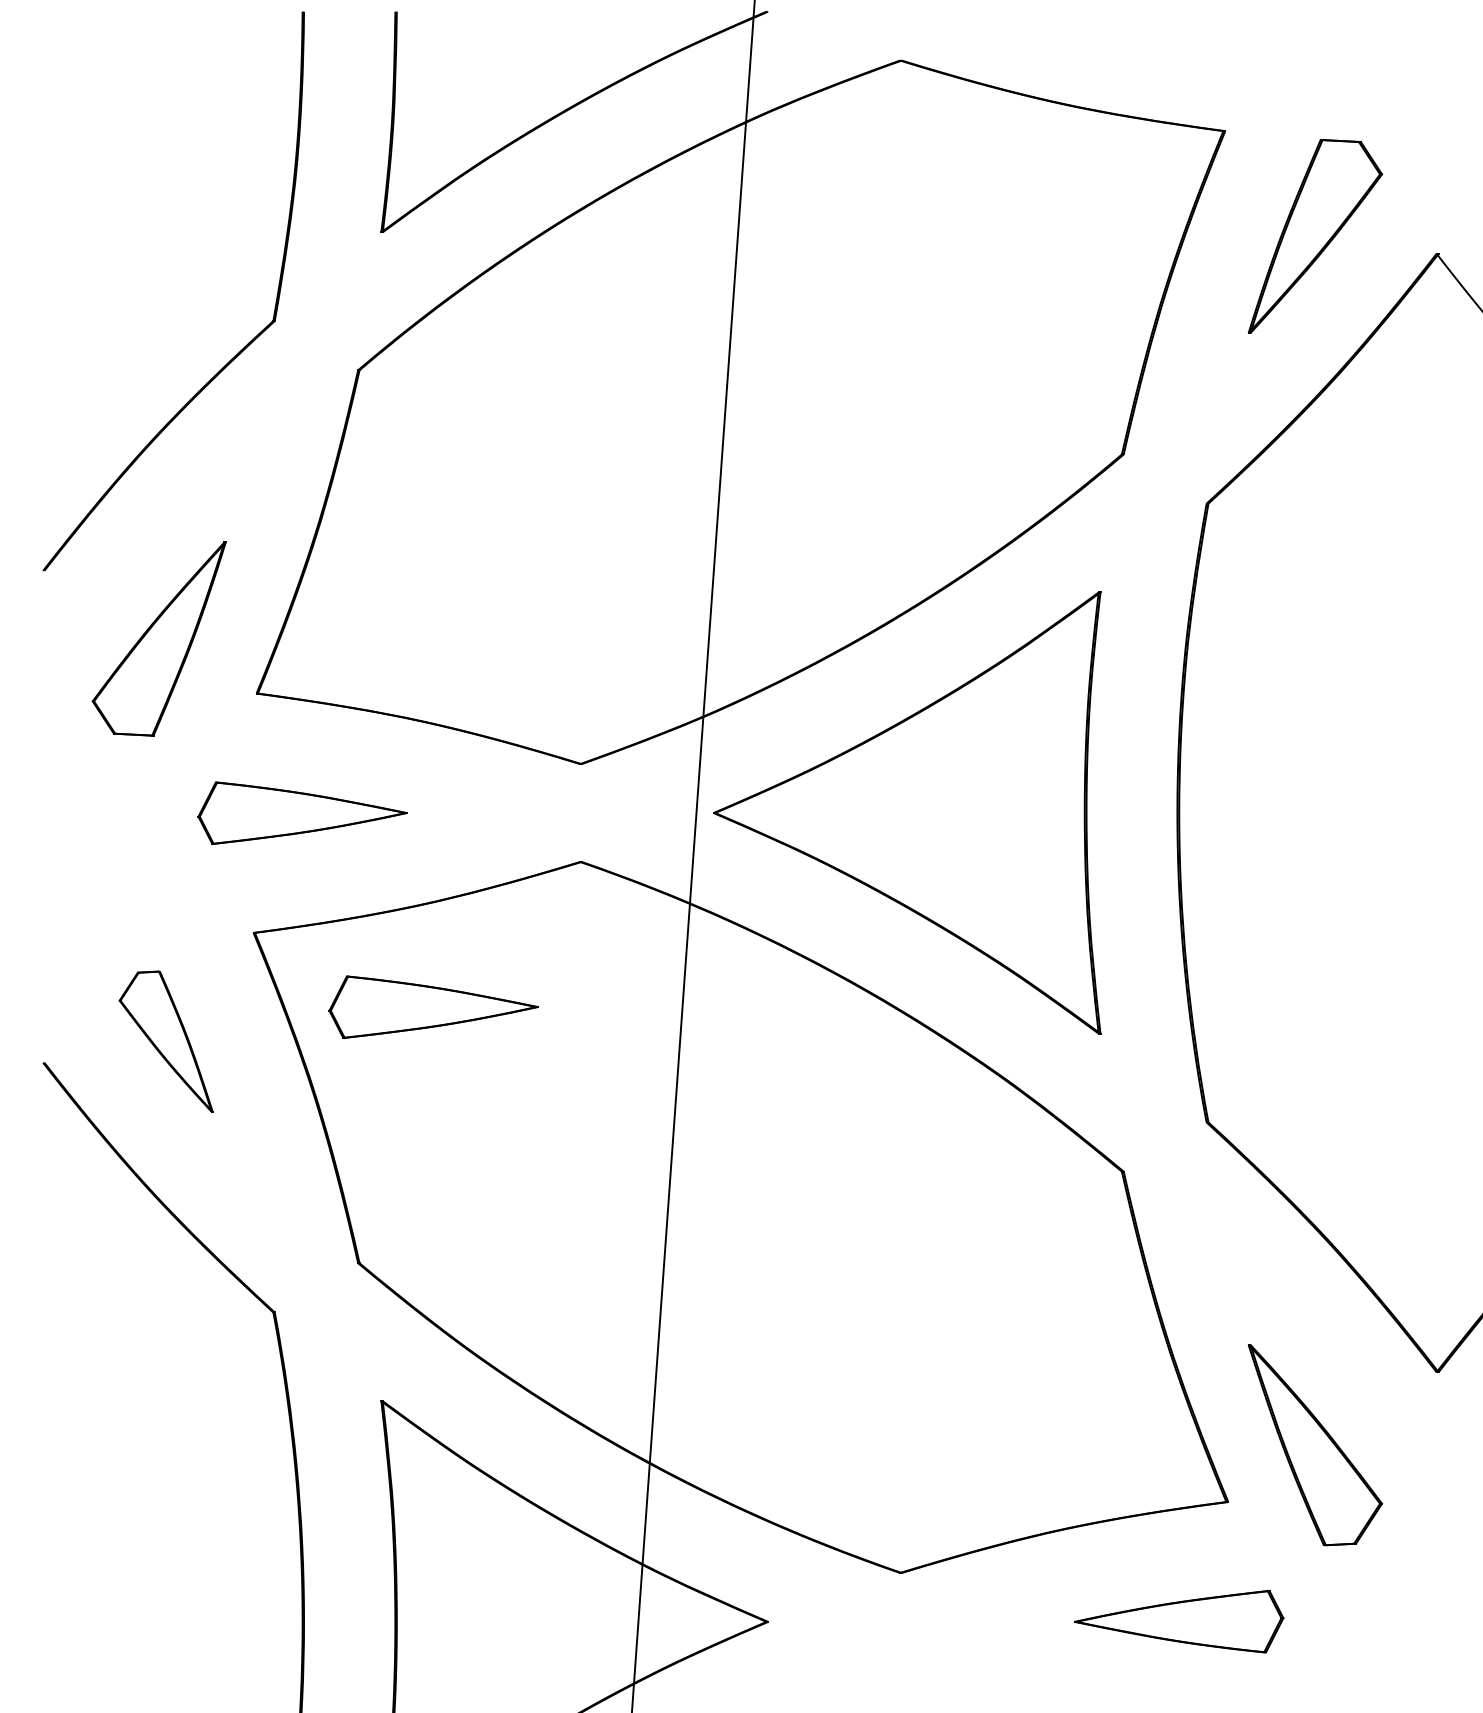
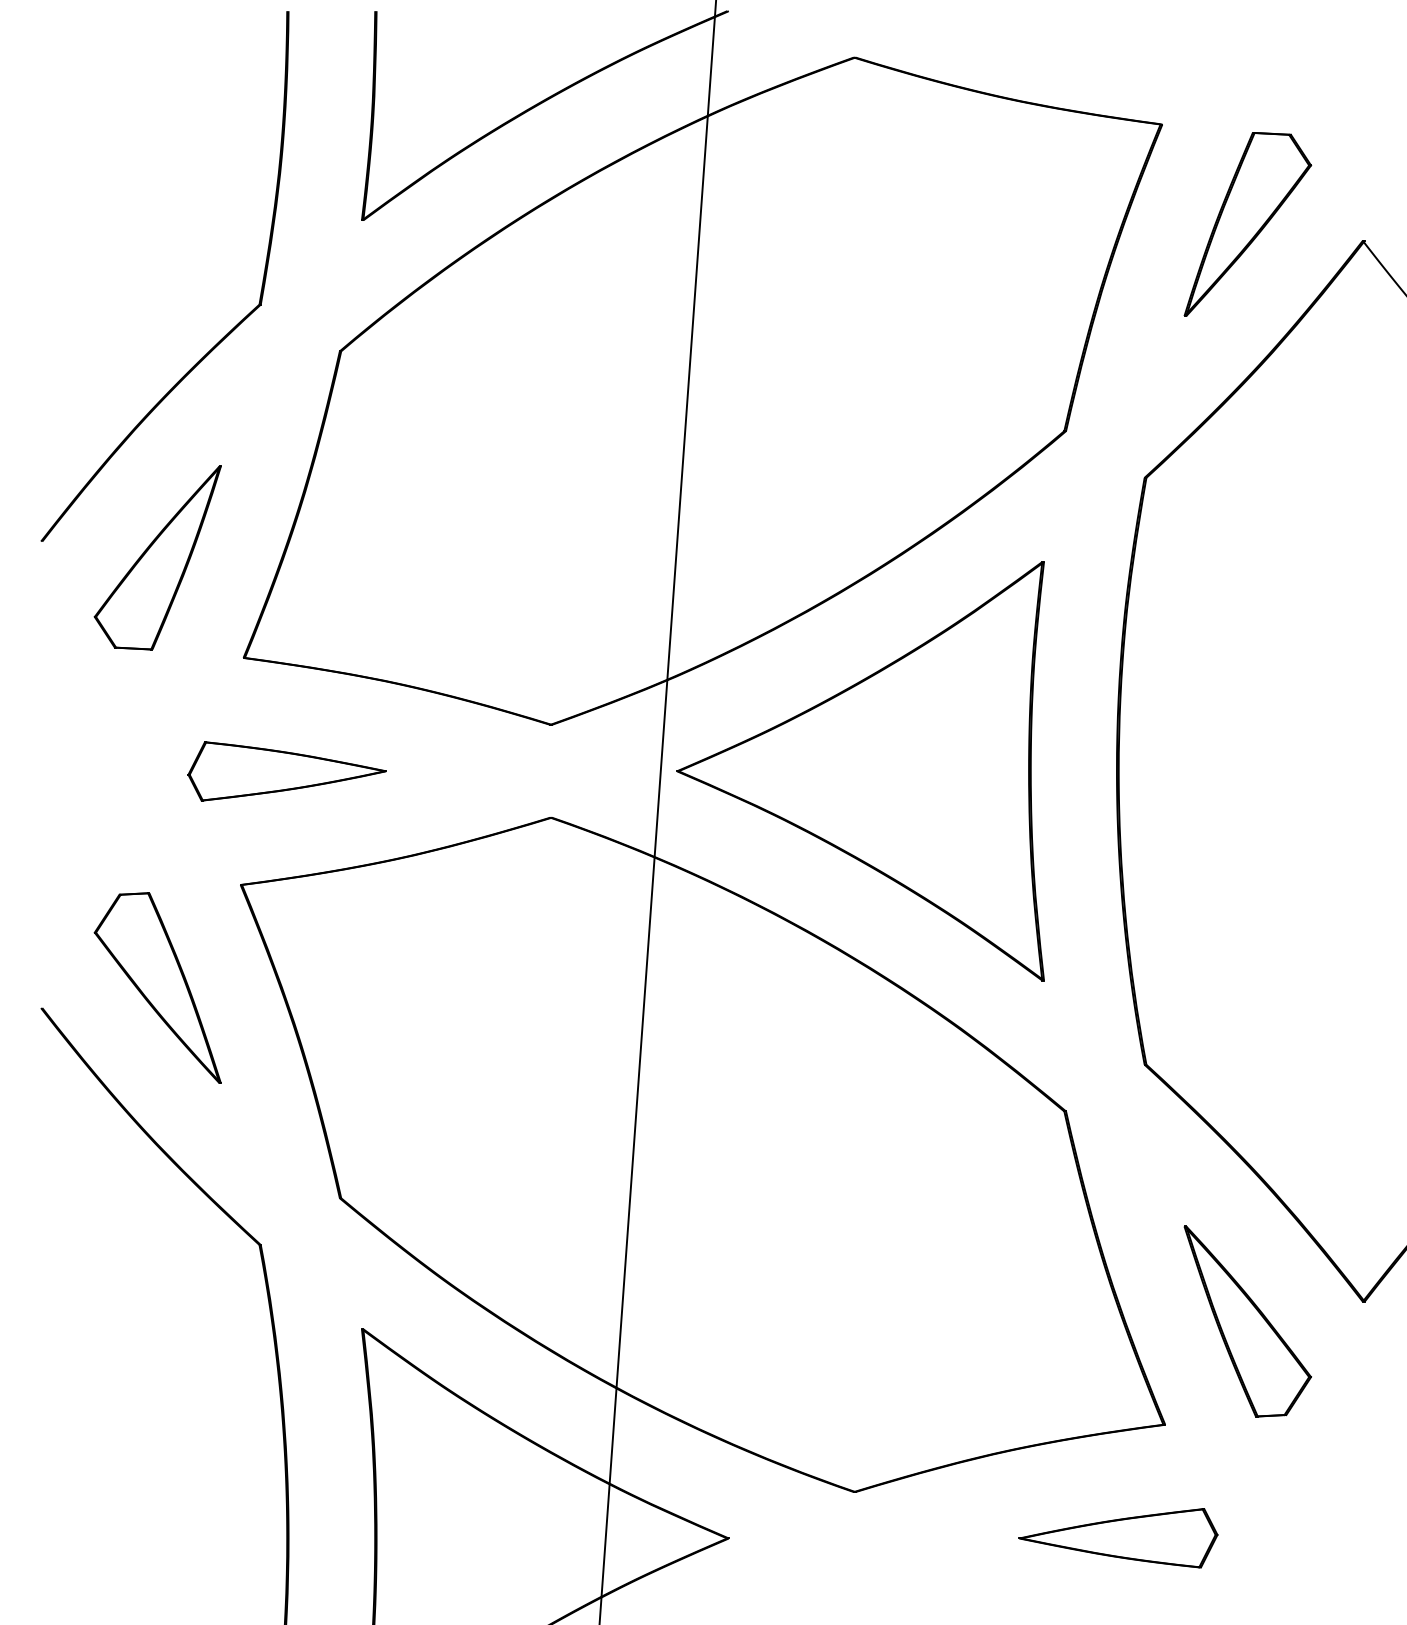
part: (158, 638) -> (157, 557), moved
part: (433, 1006) -> (411, 954), removed
part: (165, 1041) -> (157, 987), size x1.43
part: (1315, 1445) -> (1247, 1321), moved

